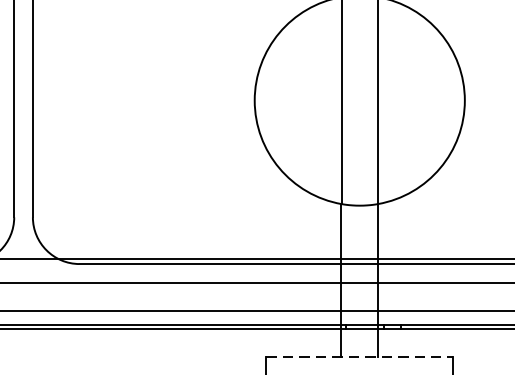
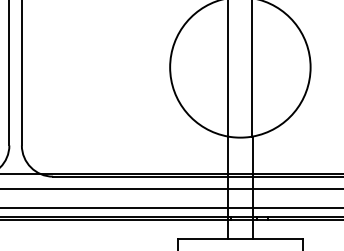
line: (359, 358) -> (240, 239), dashed -> solid

